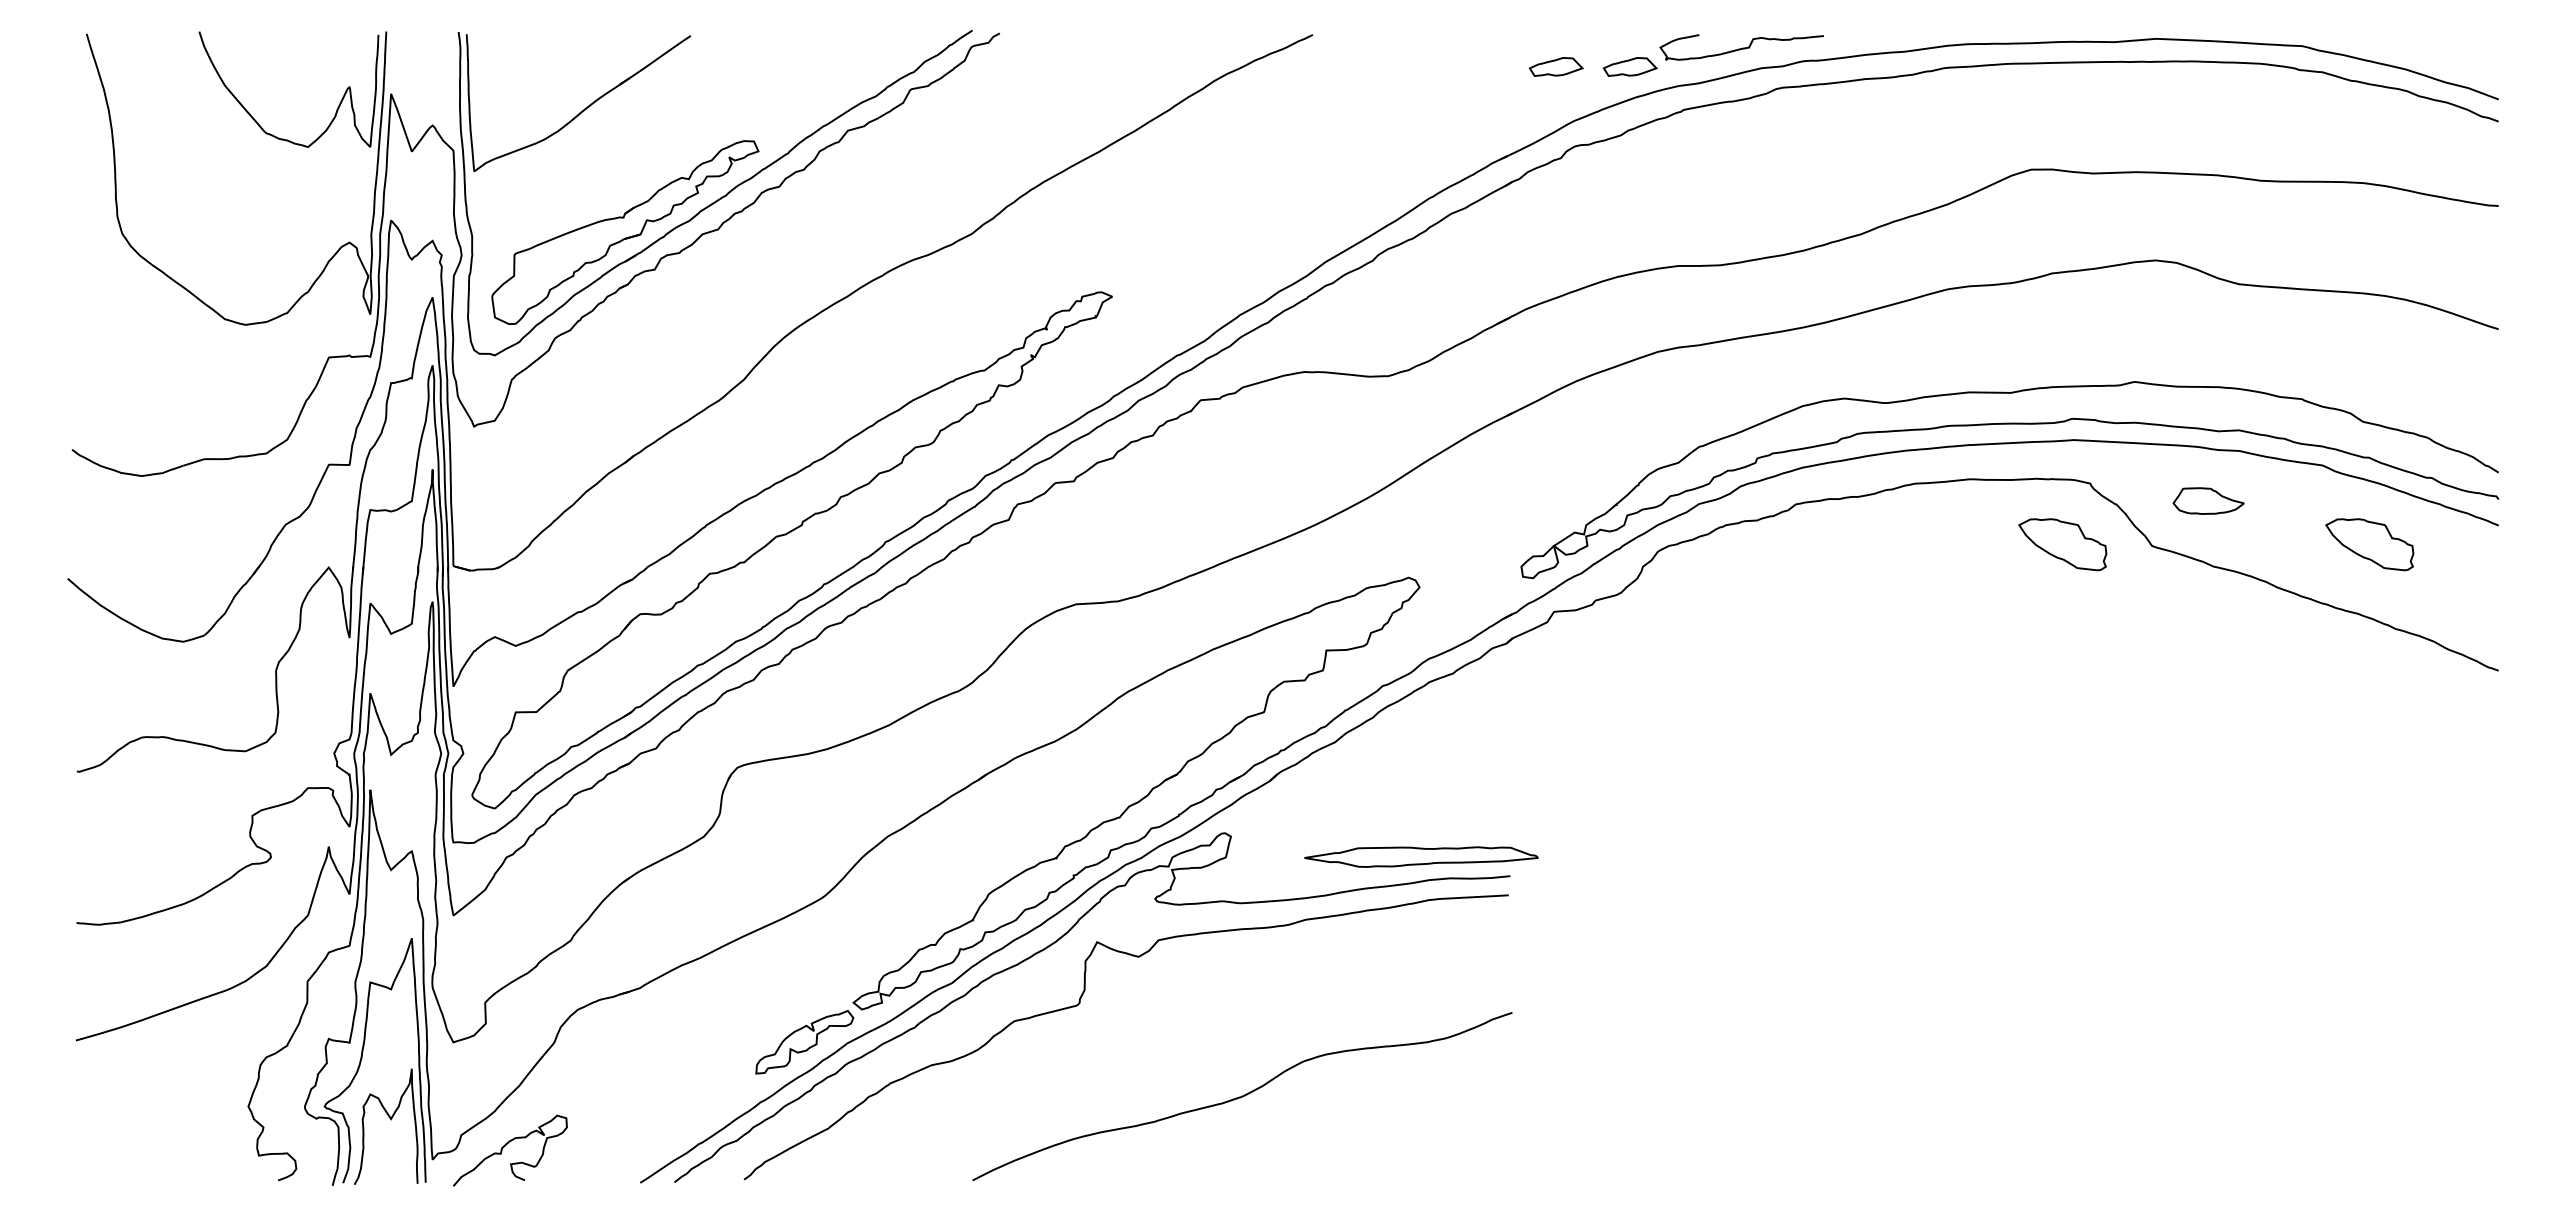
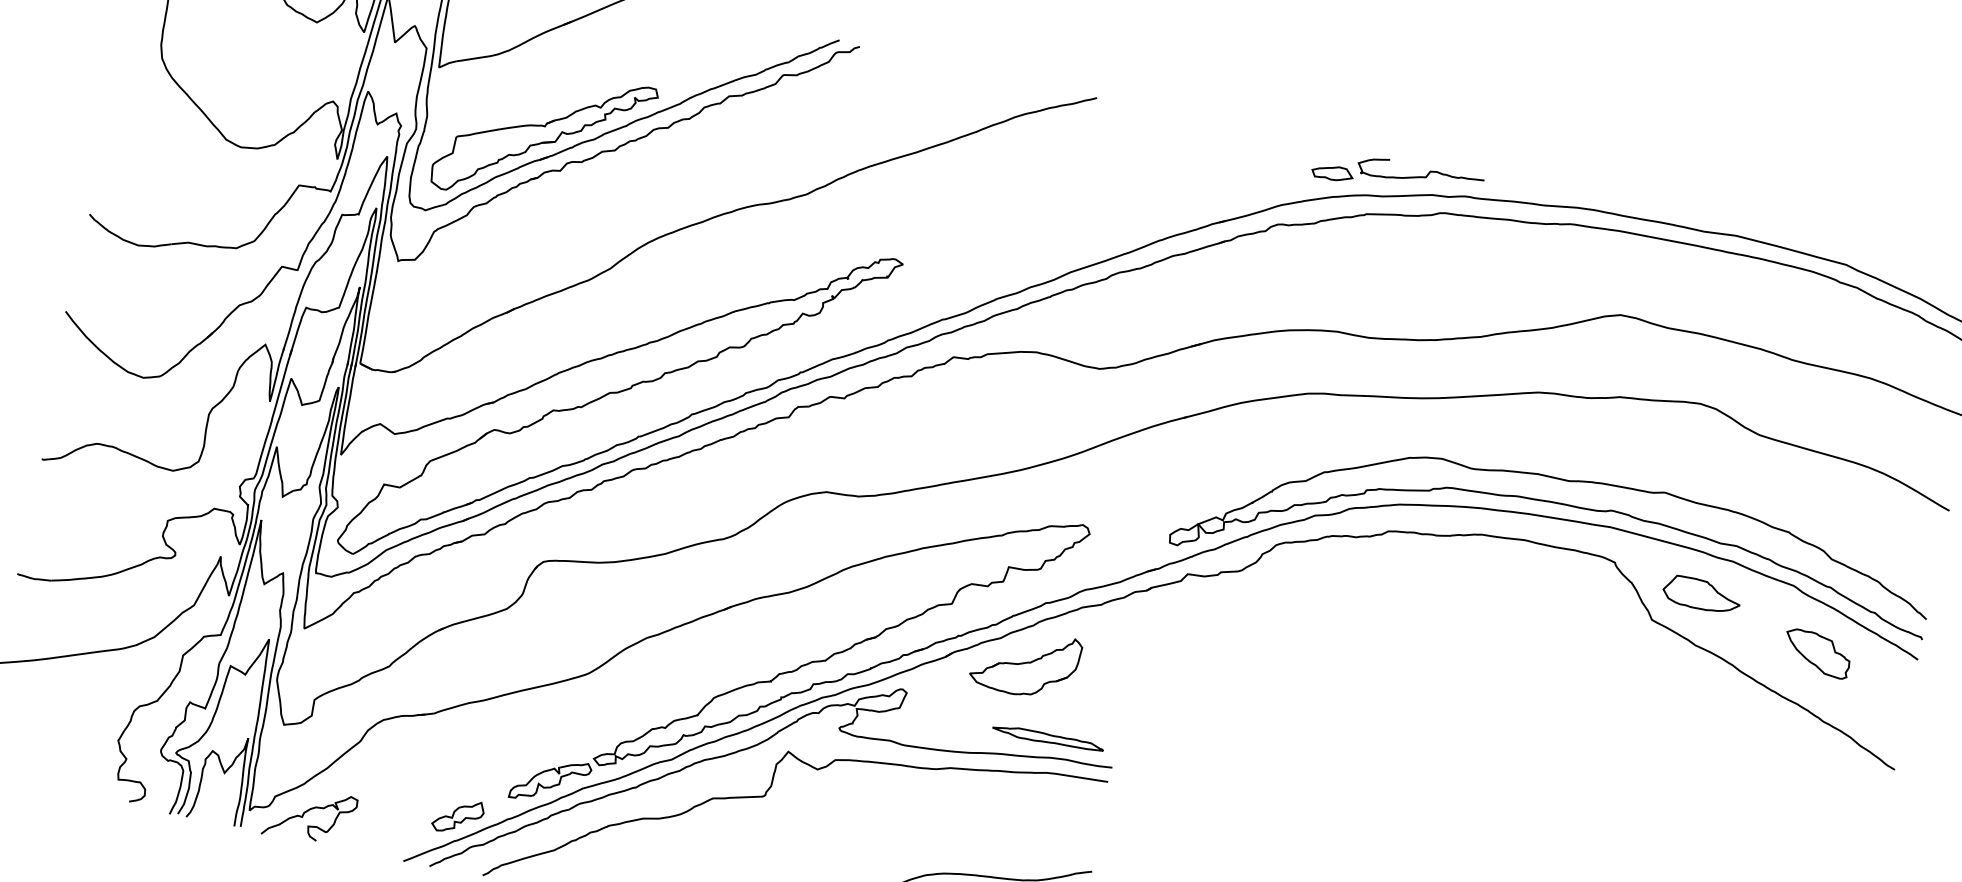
part: (1555, 66) -> (1276, 160), removed
part: (2208, 500) -> (1702, 594), size x1.43
part: (2062, 544) -> (1584, 604), removed
part: (1372, 766) -> (1025, 662), added
part: (1421, 856) -> (1048, 738), size x0.62
part: (697, 1111) -> (458, 816), added

